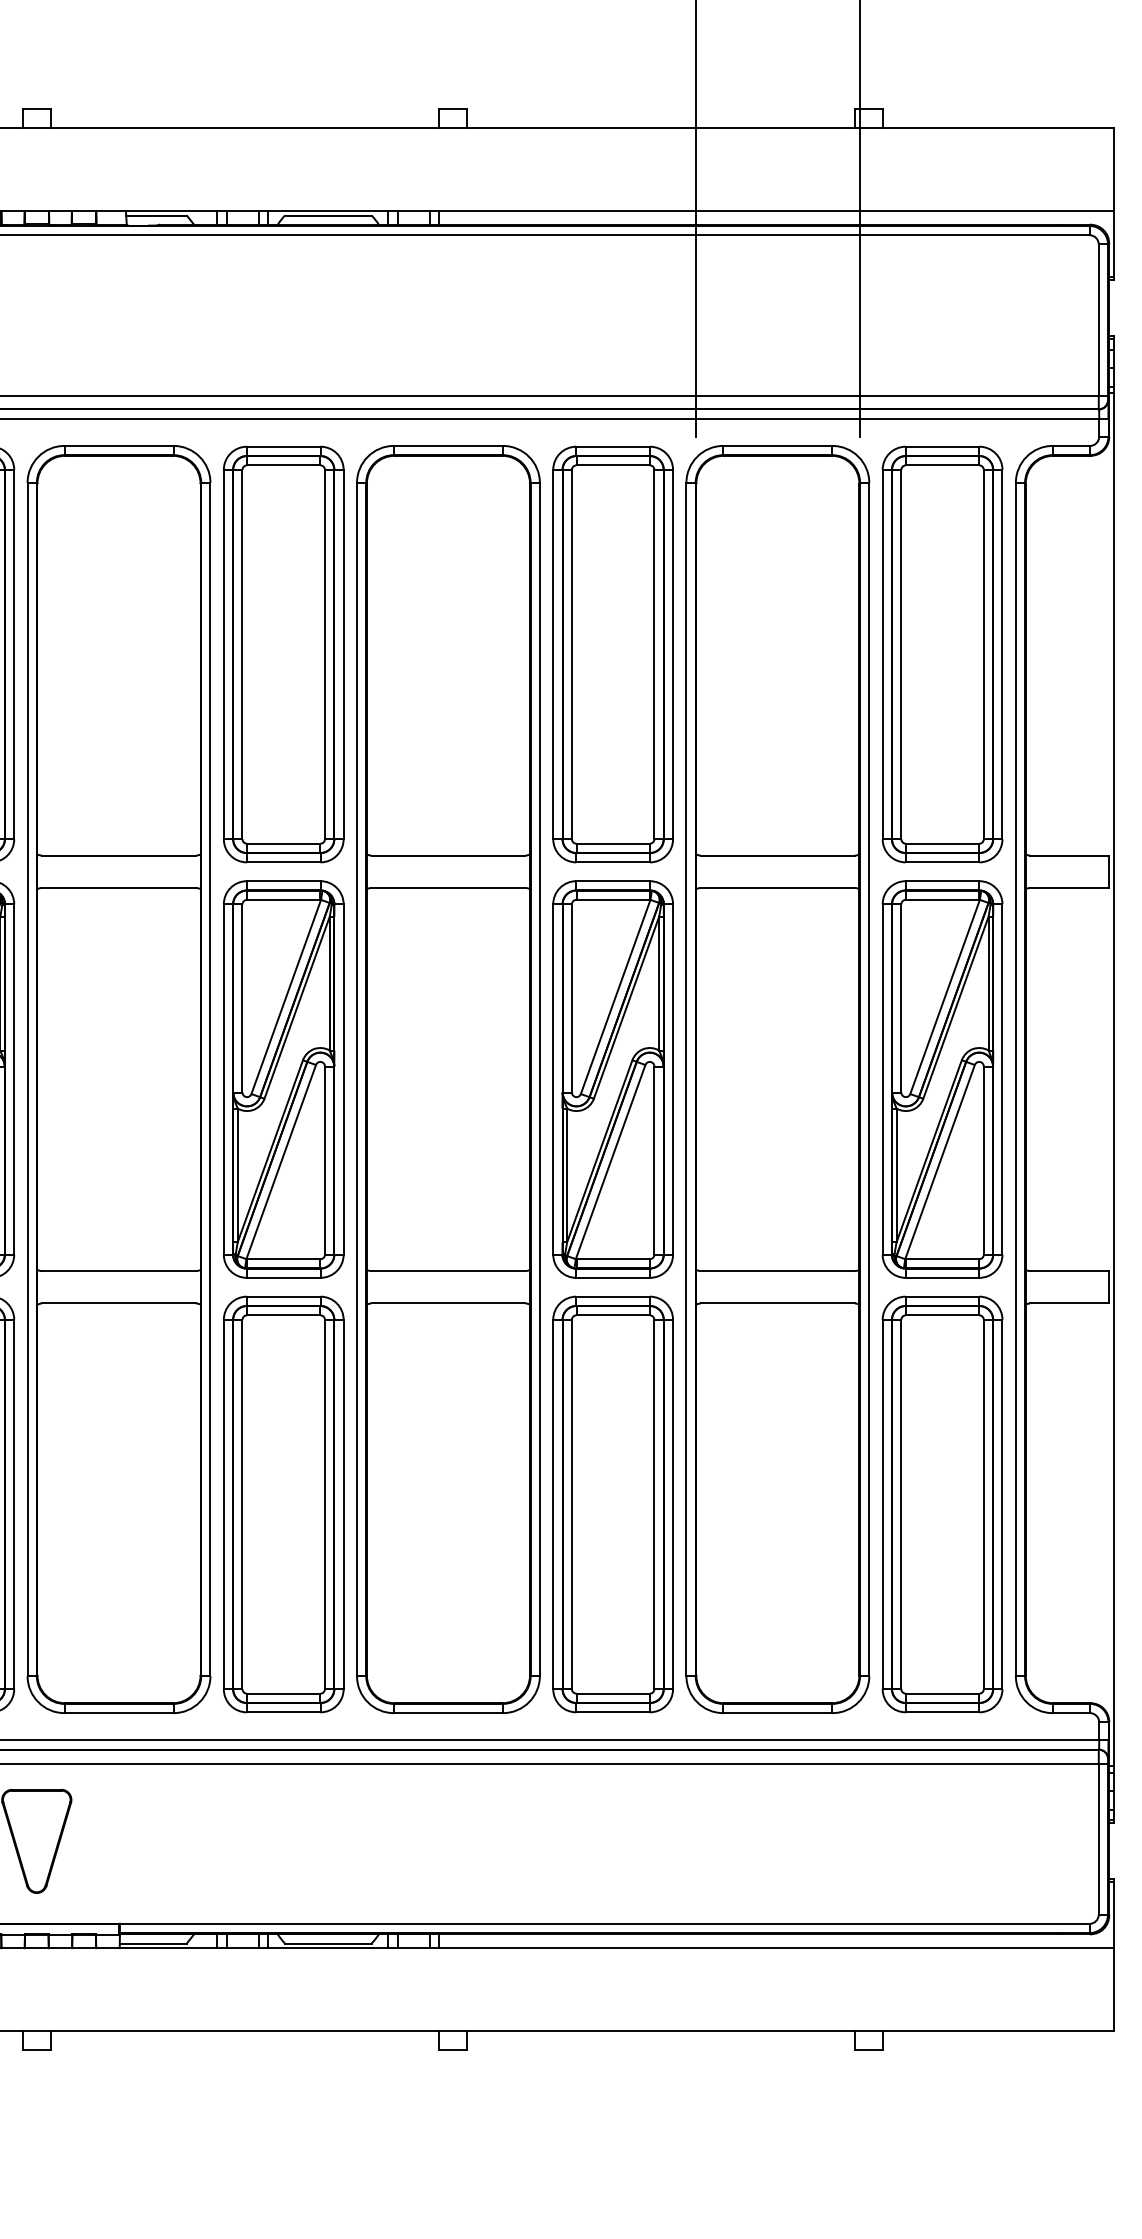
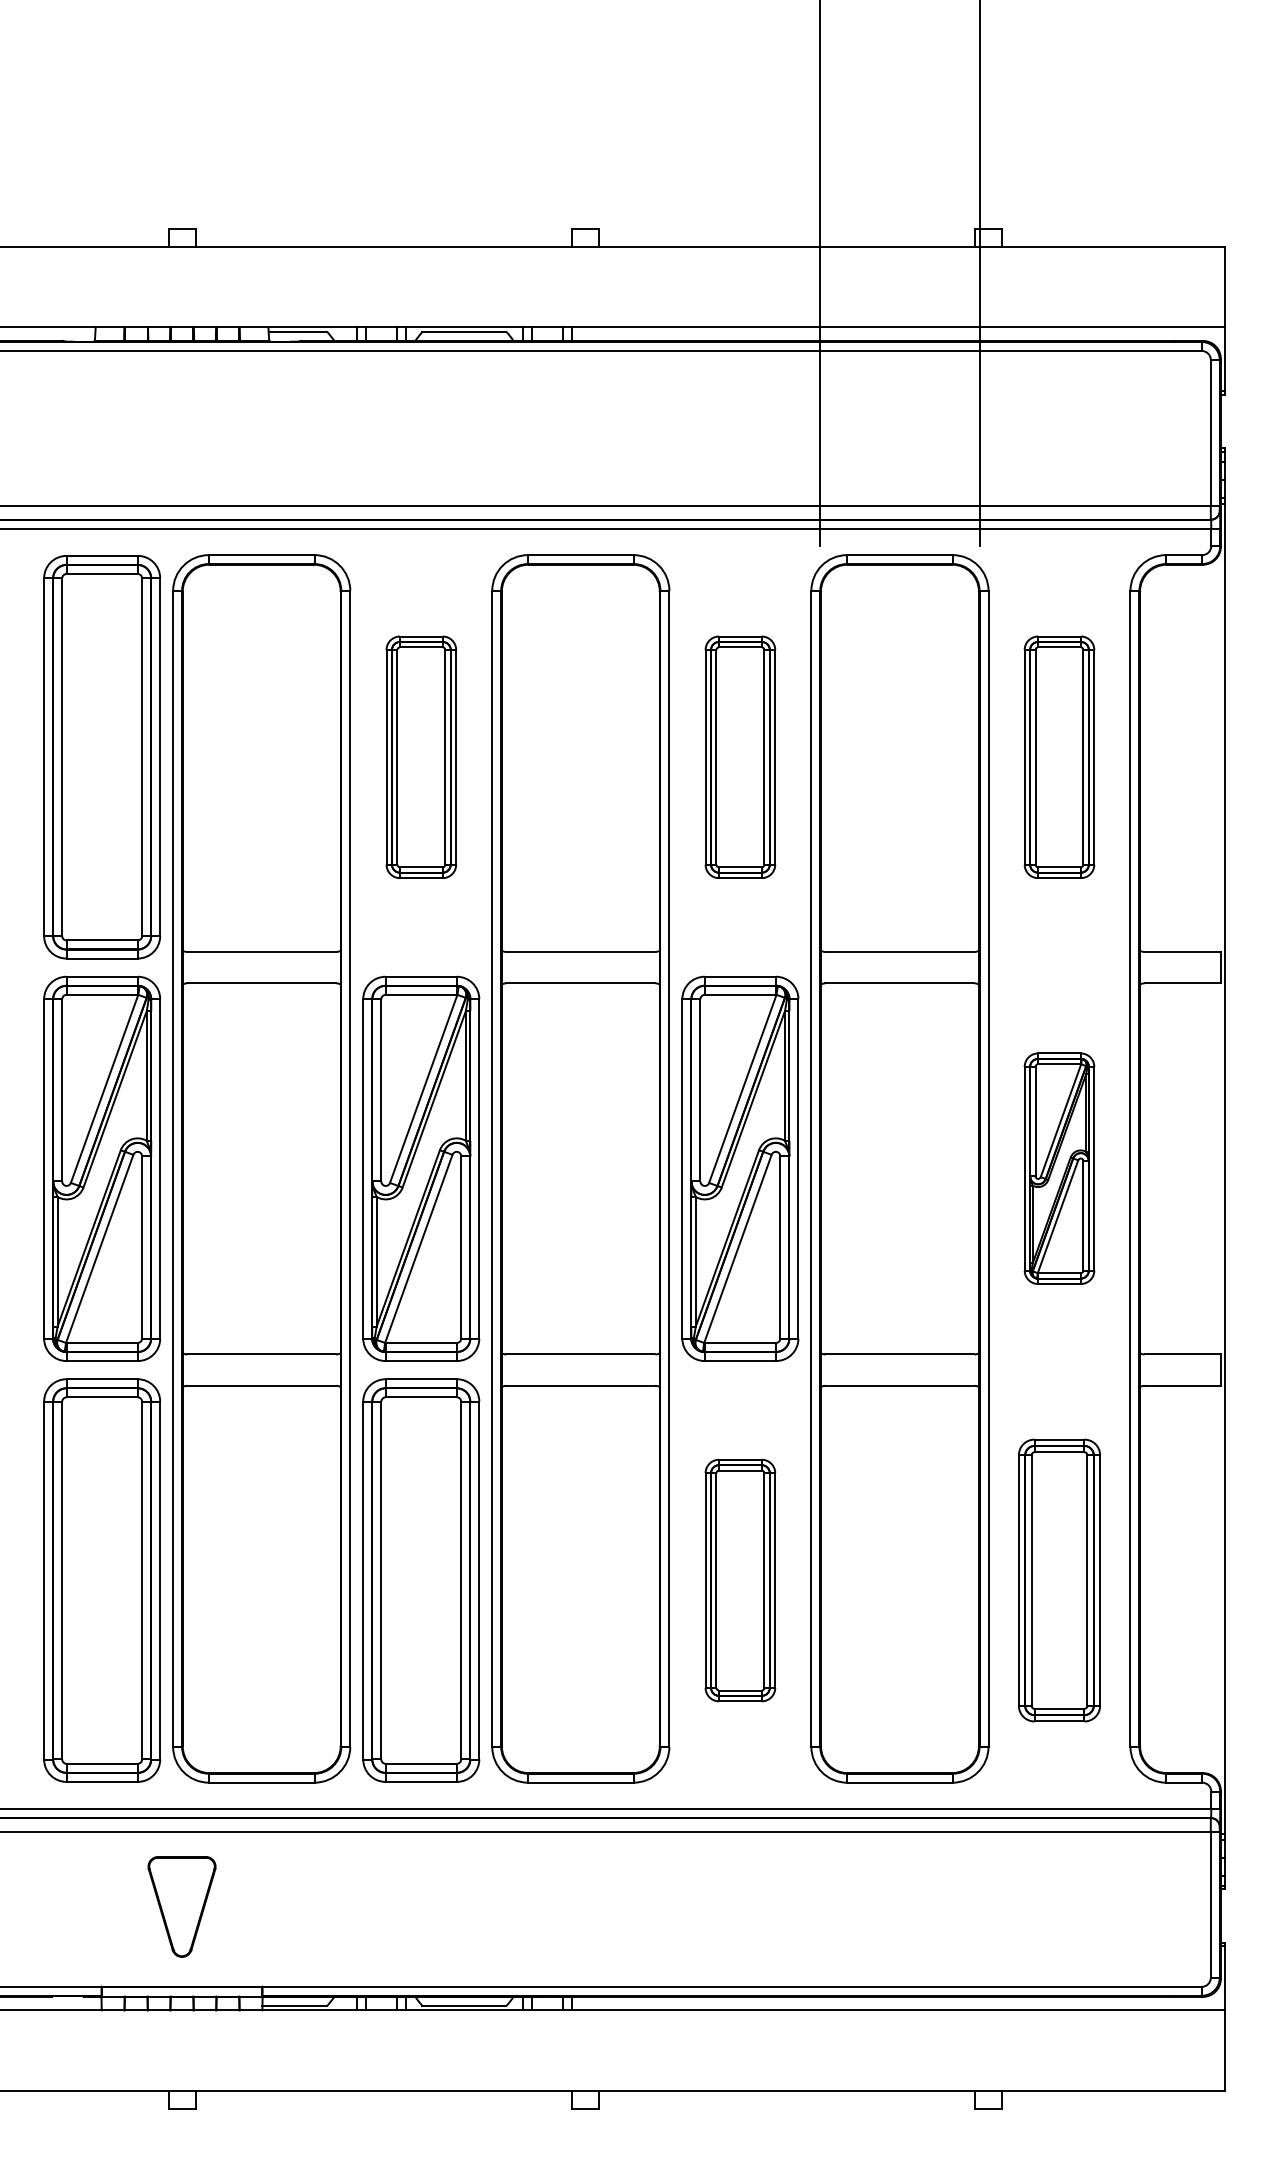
part: (283, 654) -> (421, 757), size x0.6
part: (613, 654) -> (740, 757), size x0.6
part: (942, 654) -> (1059, 757), size x0.6
part: (942, 1079) -> (1059, 1168), size x0.6
part: (613, 1504) -> (740, 1580), size x0.6
part: (942, 1504) -> (1059, 1580), size x0.7

